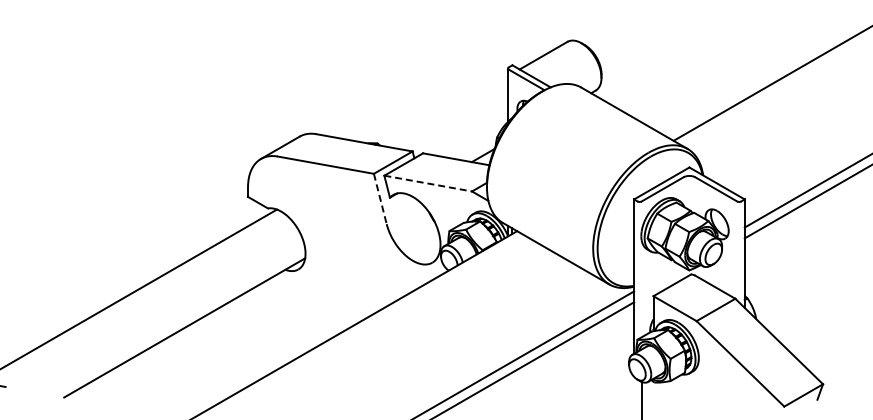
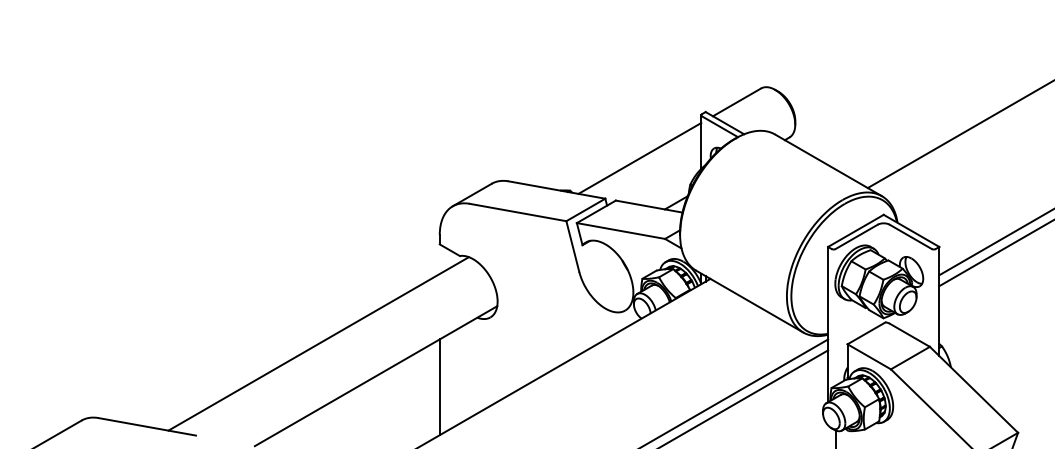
line: (446, 111) -> (639, 158), added
line: (427, 184) -> (620, 231), dashed -> solid
line: (379, 198) -> (572, 246), dashed -> solid
line: (247, 339) -> (439, 387), added

